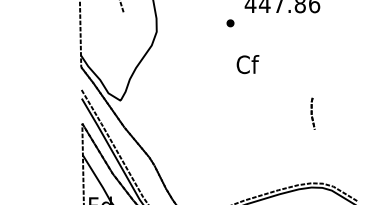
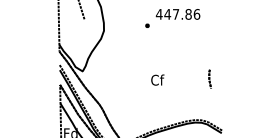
text: (247, 63) -> (157, 79), moved
line: (311, 112) -> (209, 78), moved

